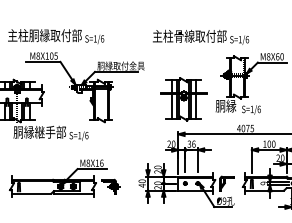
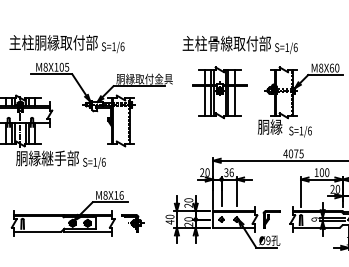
part: (183, 99) -> (219, 92), moved

